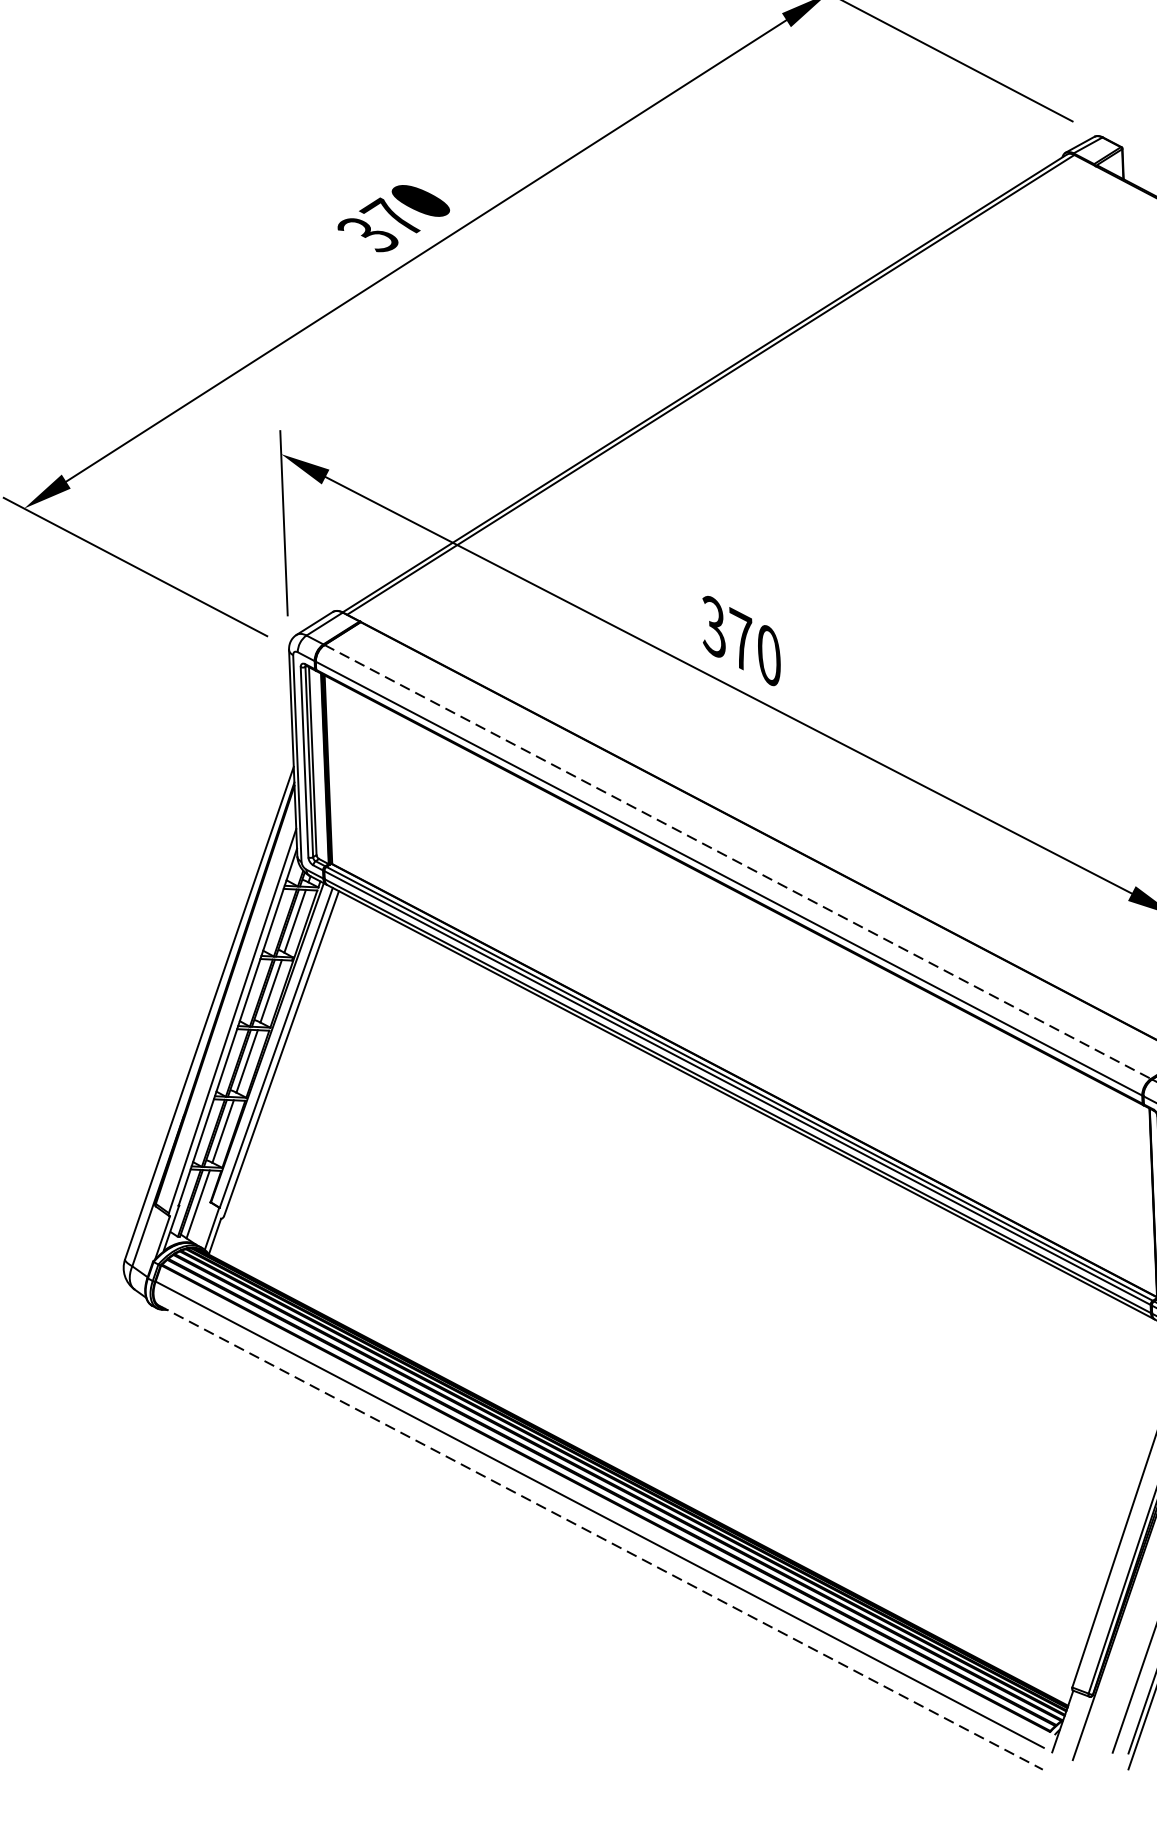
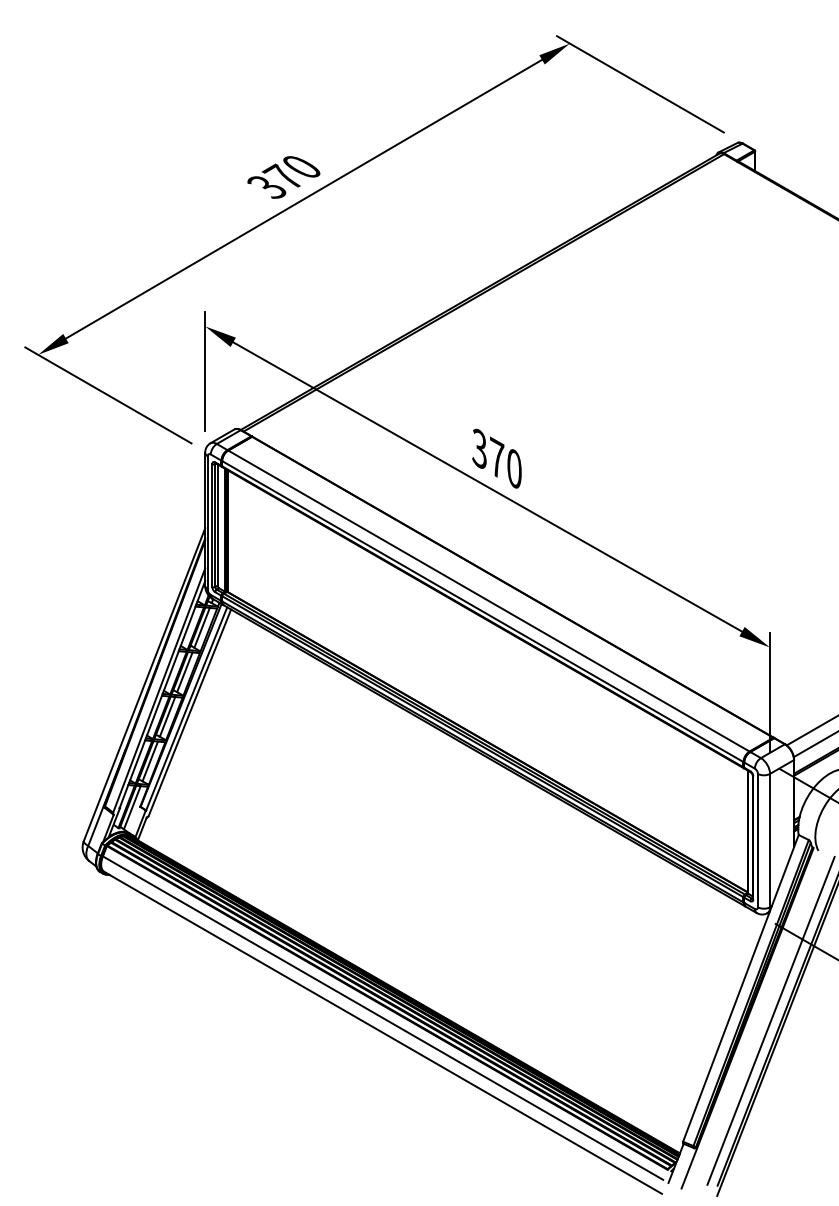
line: (737, 862) -> (488, 601), dashed -> solid
line: (601, 1536) -> (383, 1032), dashed -> solid

